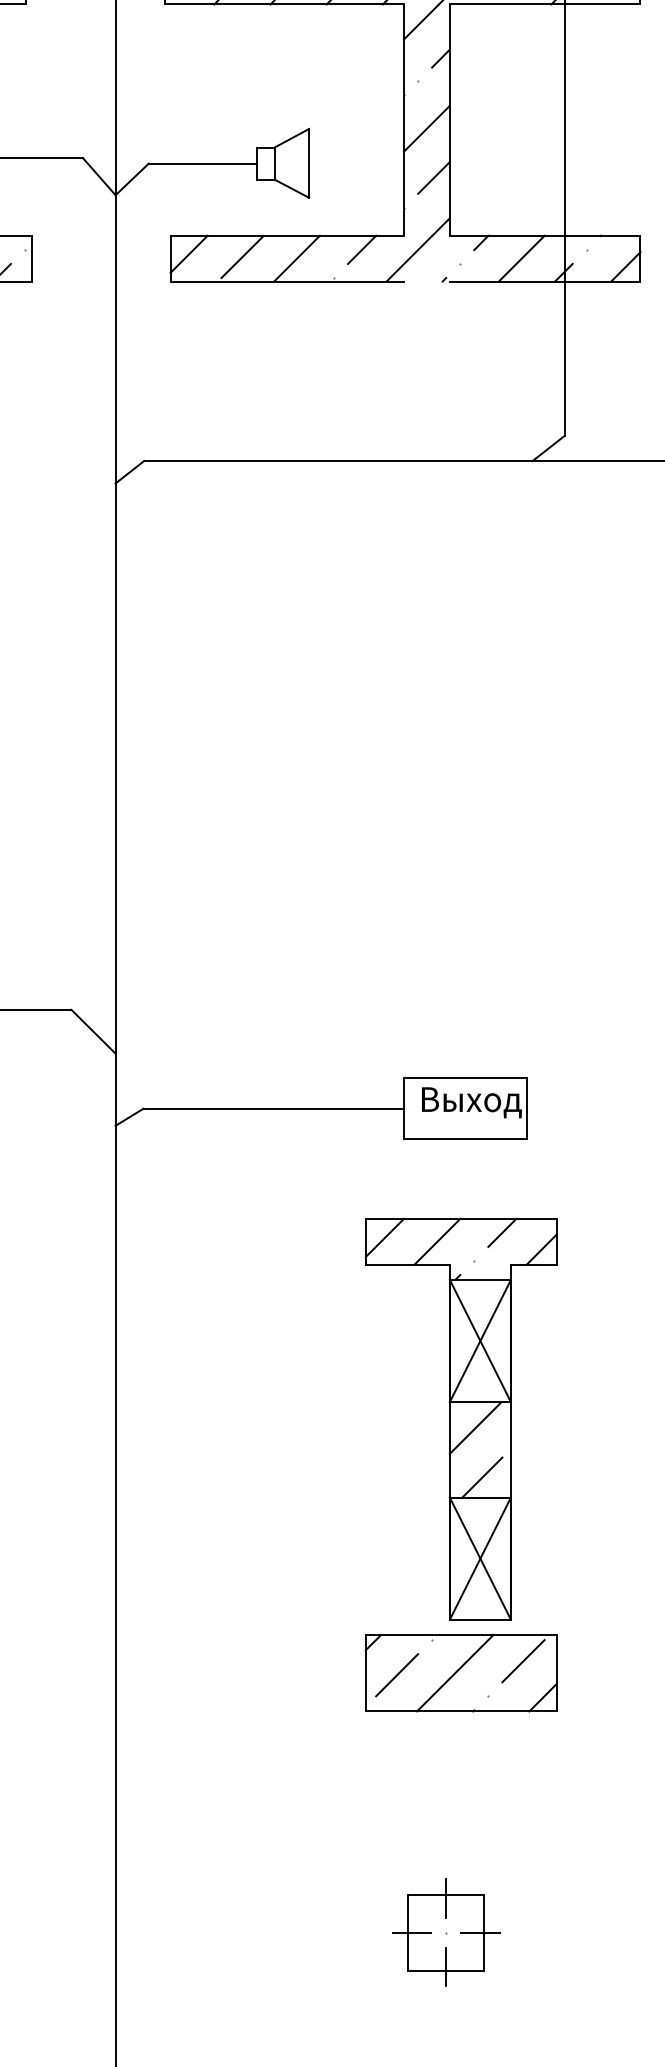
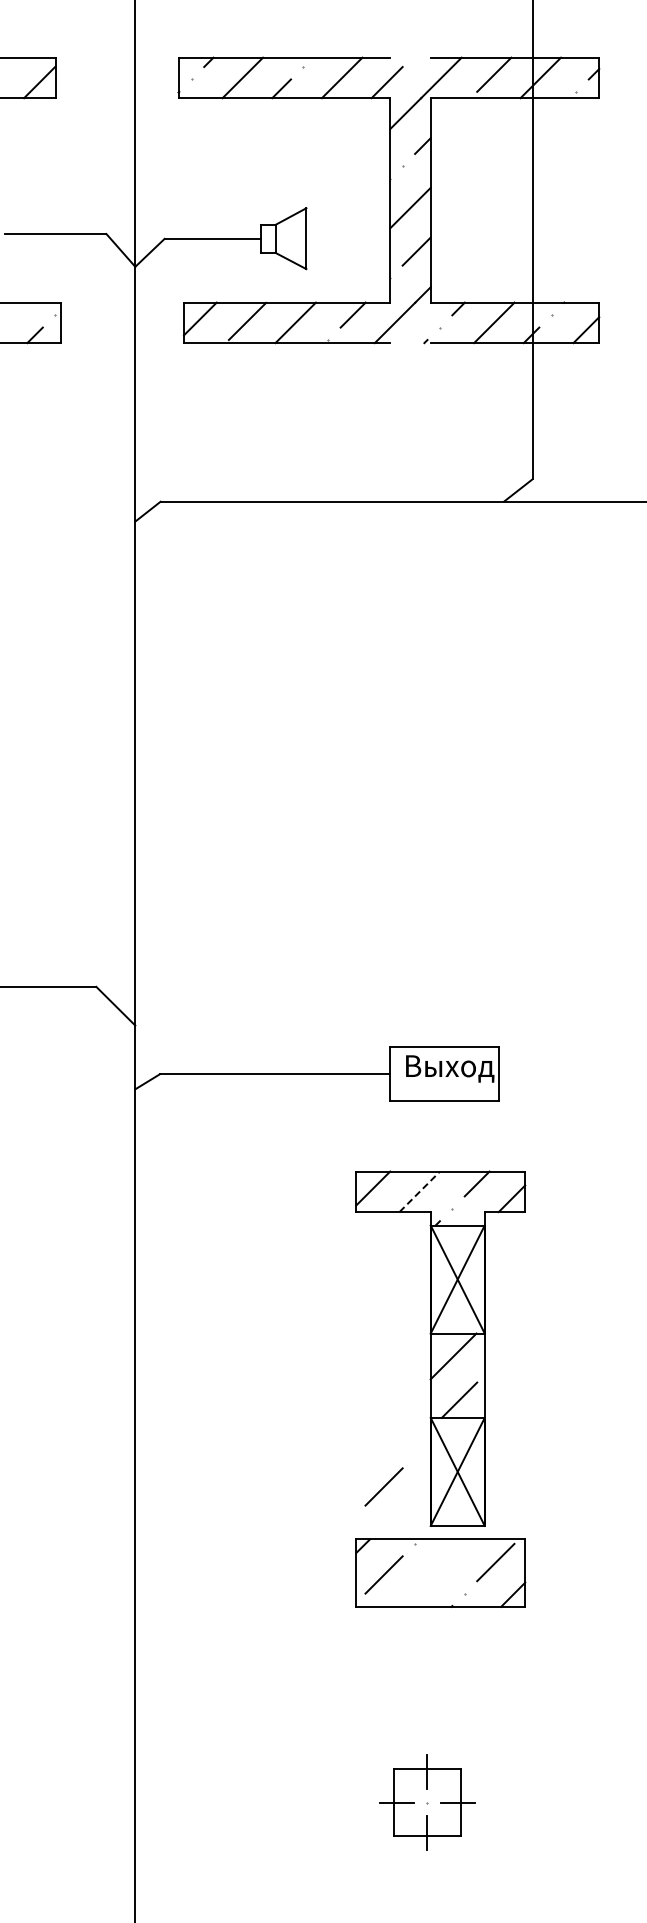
line: (437, 1241) -> (419, 1191), solid -> dashed
line: (396, 1575) -> (383, 1486), added
line: (455, 1672) -> (435, 1572), removed

